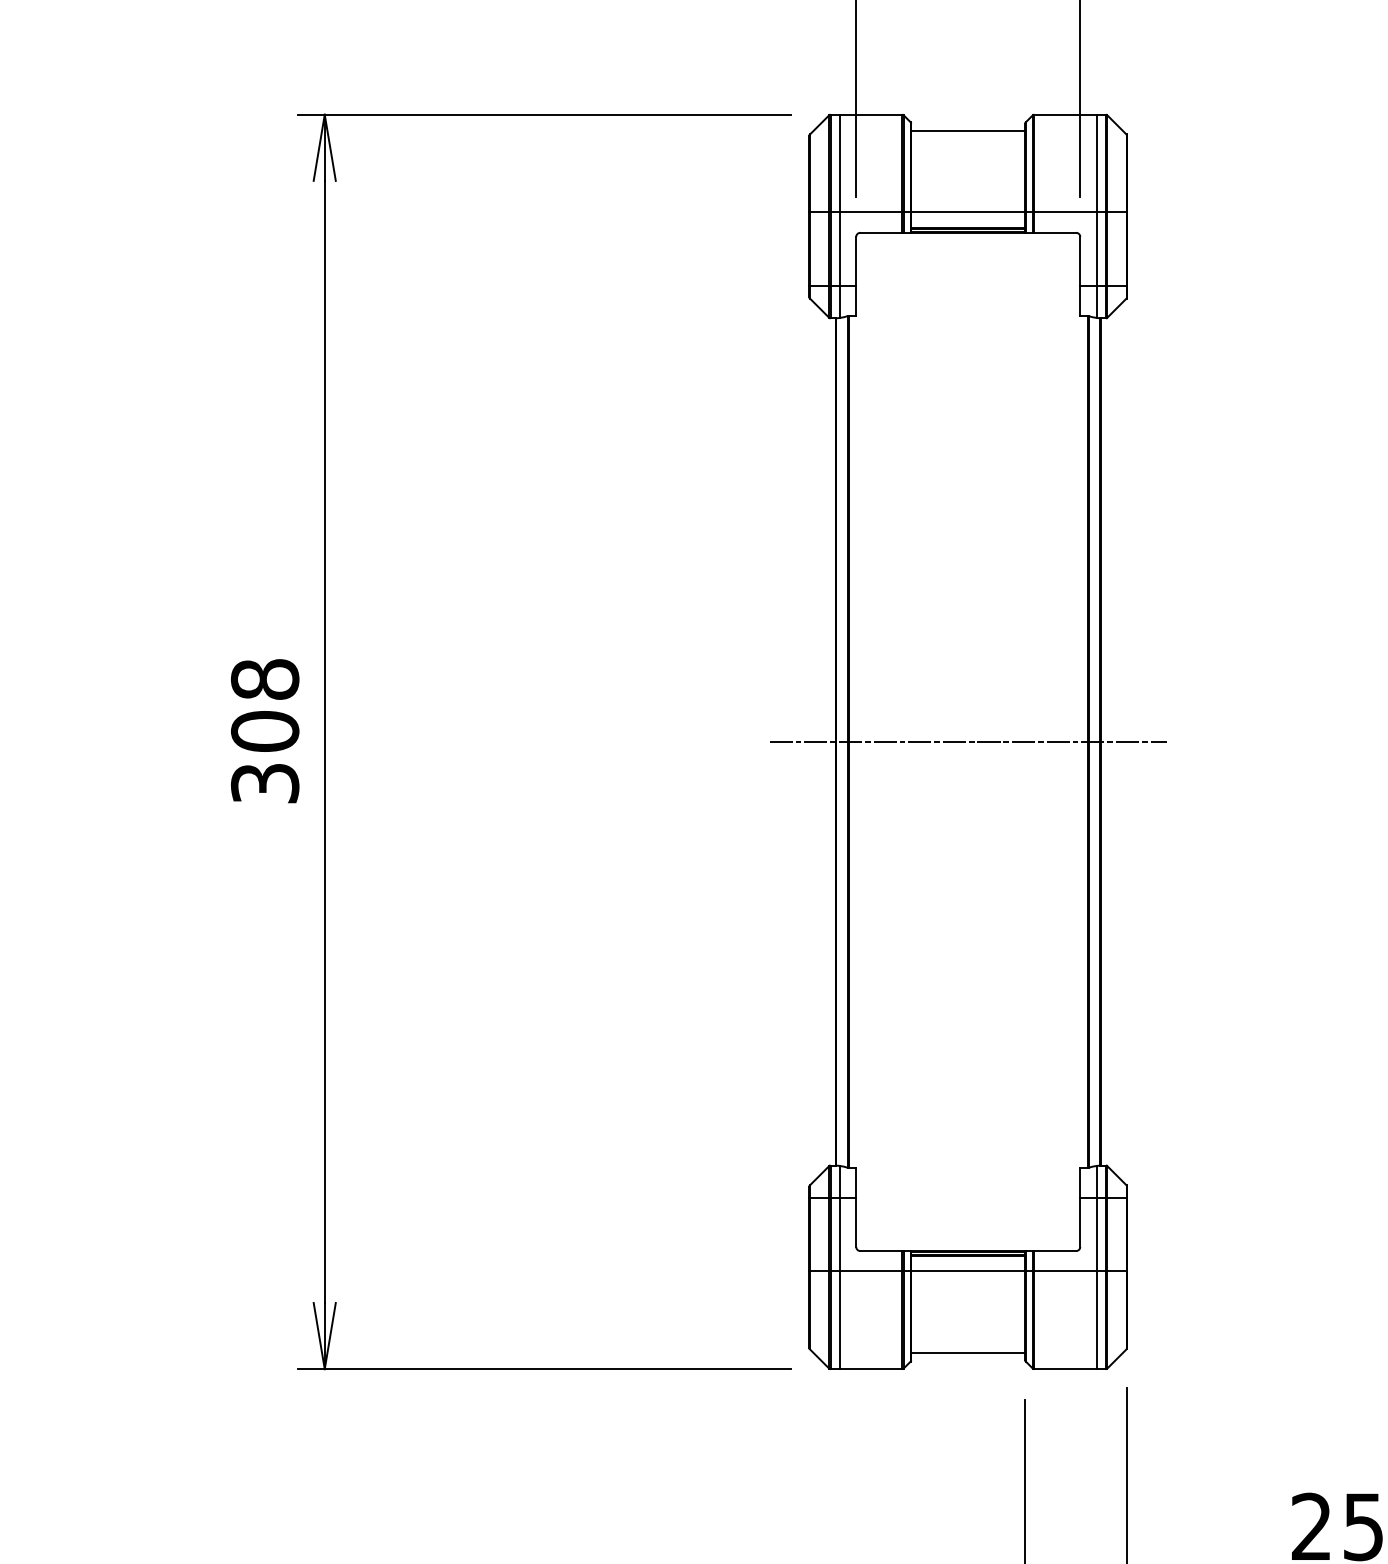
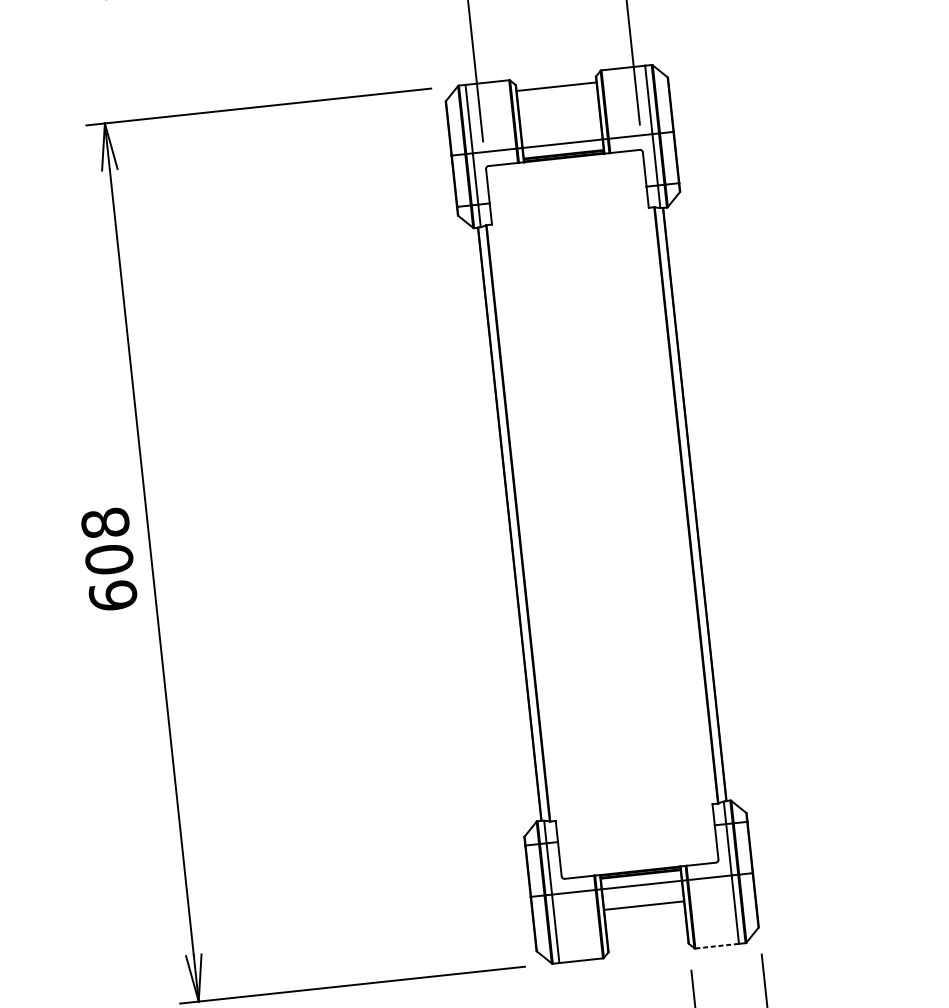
line: (967, 741) -> (601, 514), removed
text: (265, 782) -> (113, 595), 308 -> 608
line: (968, 1352) -> (644, 905), moved
line: (1065, 1369) -> (717, 946), solid -> dashed

